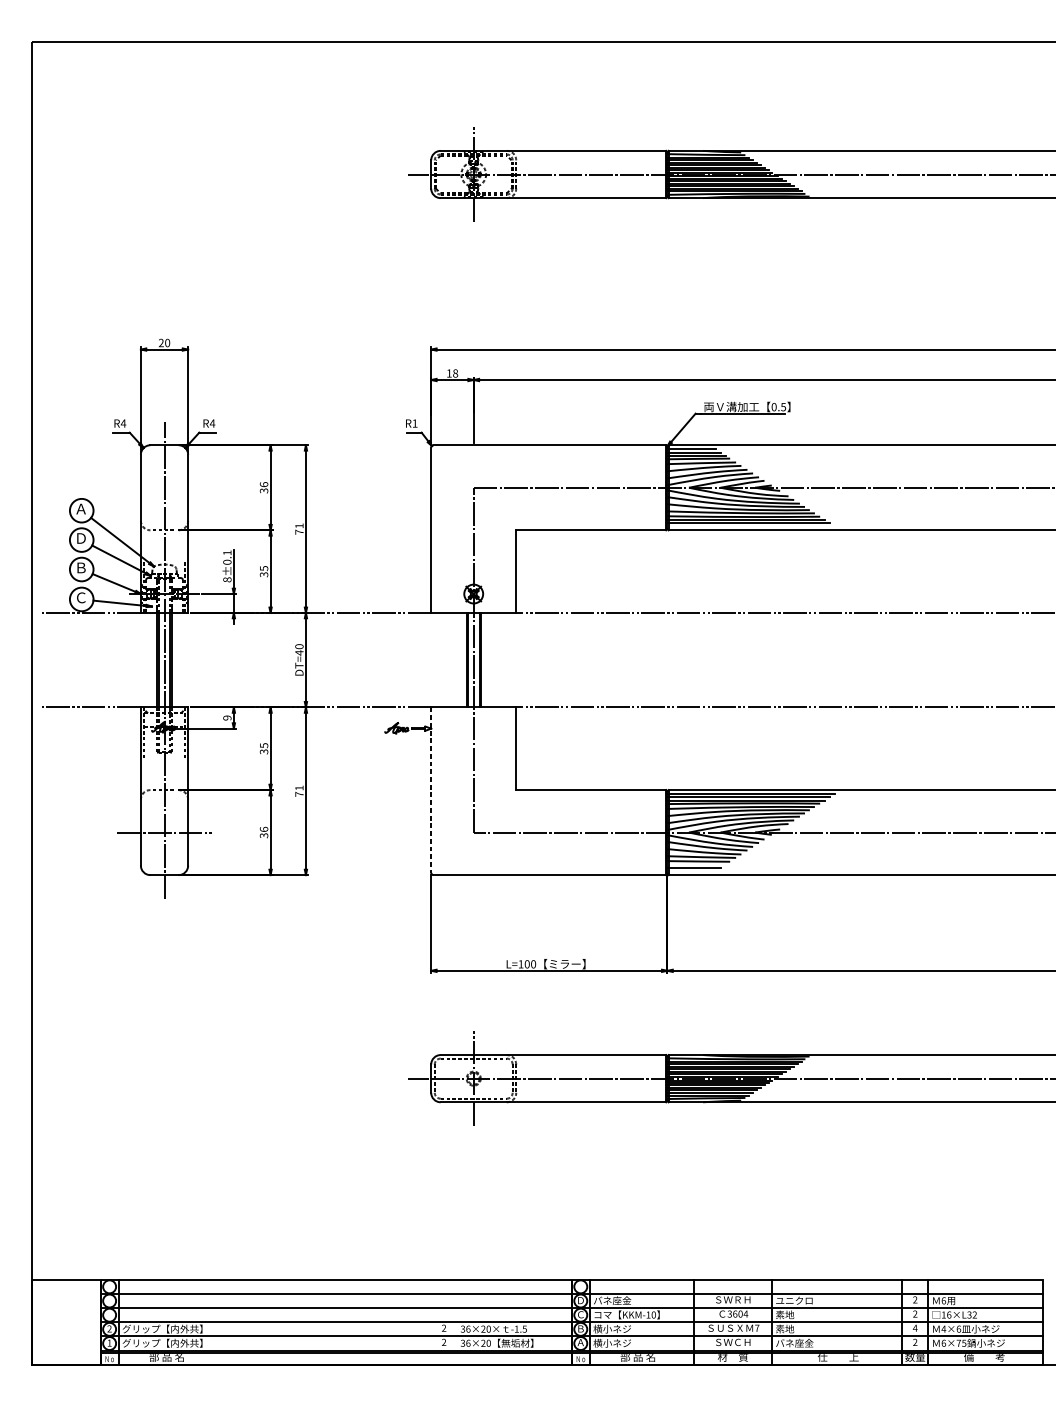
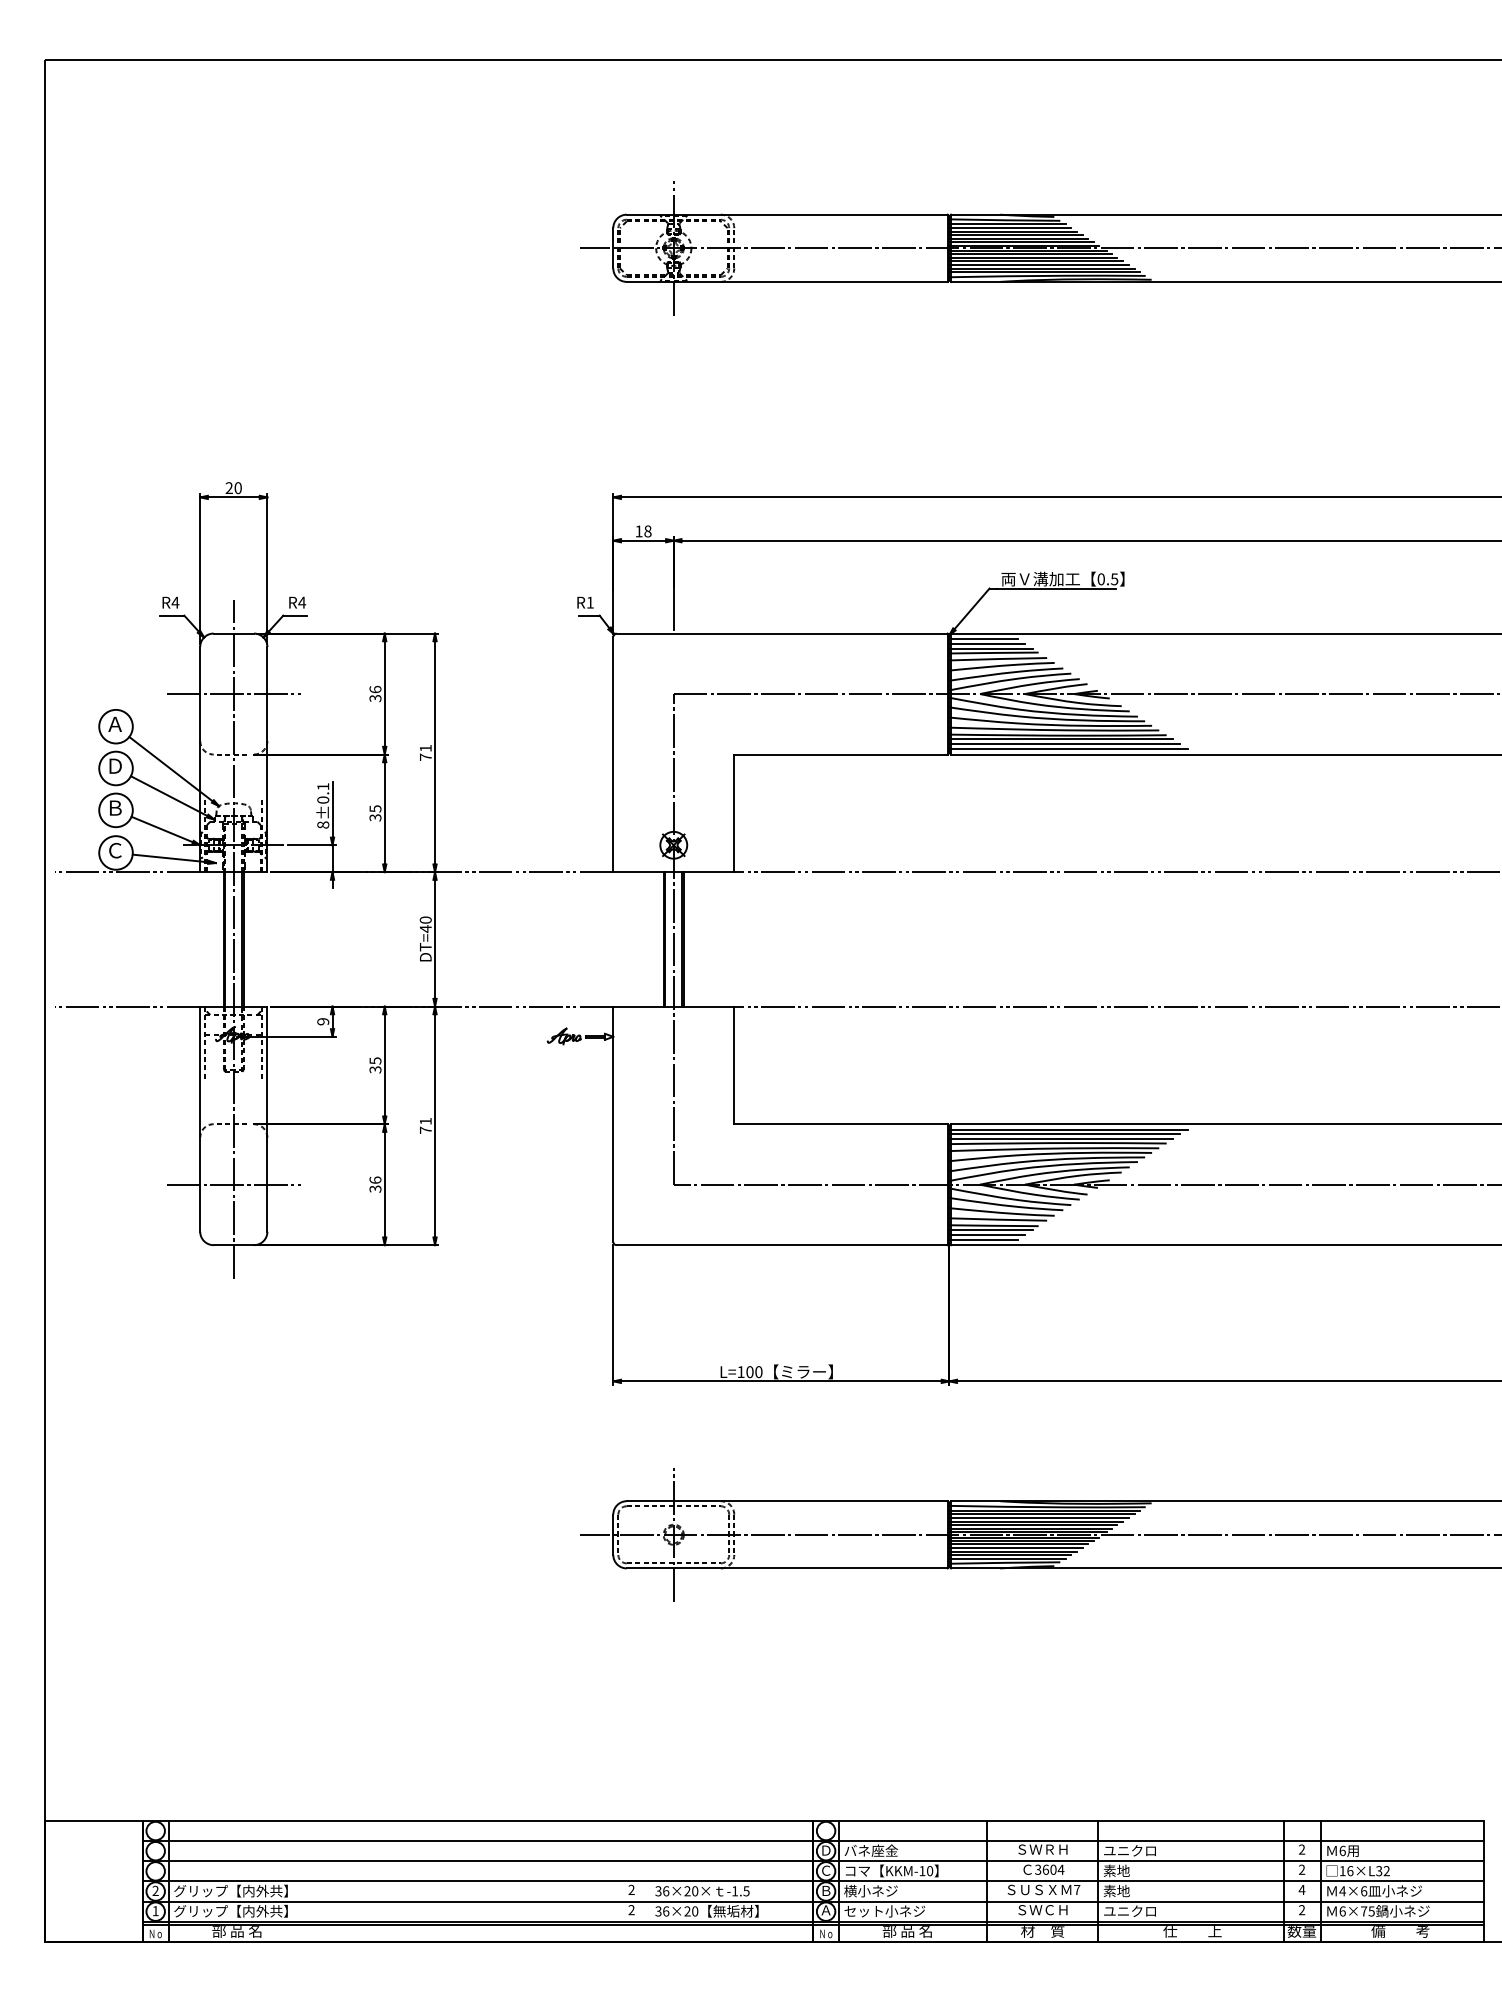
line: (164, 488) -> (233, 694), added
line: (751, 526) -> (1068, 749), added
line: (431, 790) -> (613, 1124), dashed -> solid
line: (696, 864) -> (990, 1230), added
line: (691, 871) -> (983, 1239), added
text: (621, 1343) -> (884, 1911), 横小ネジ -> セット小ネジ
text: (794, 1343) -> (1130, 1911), バネ座金 -> ユニクロ

